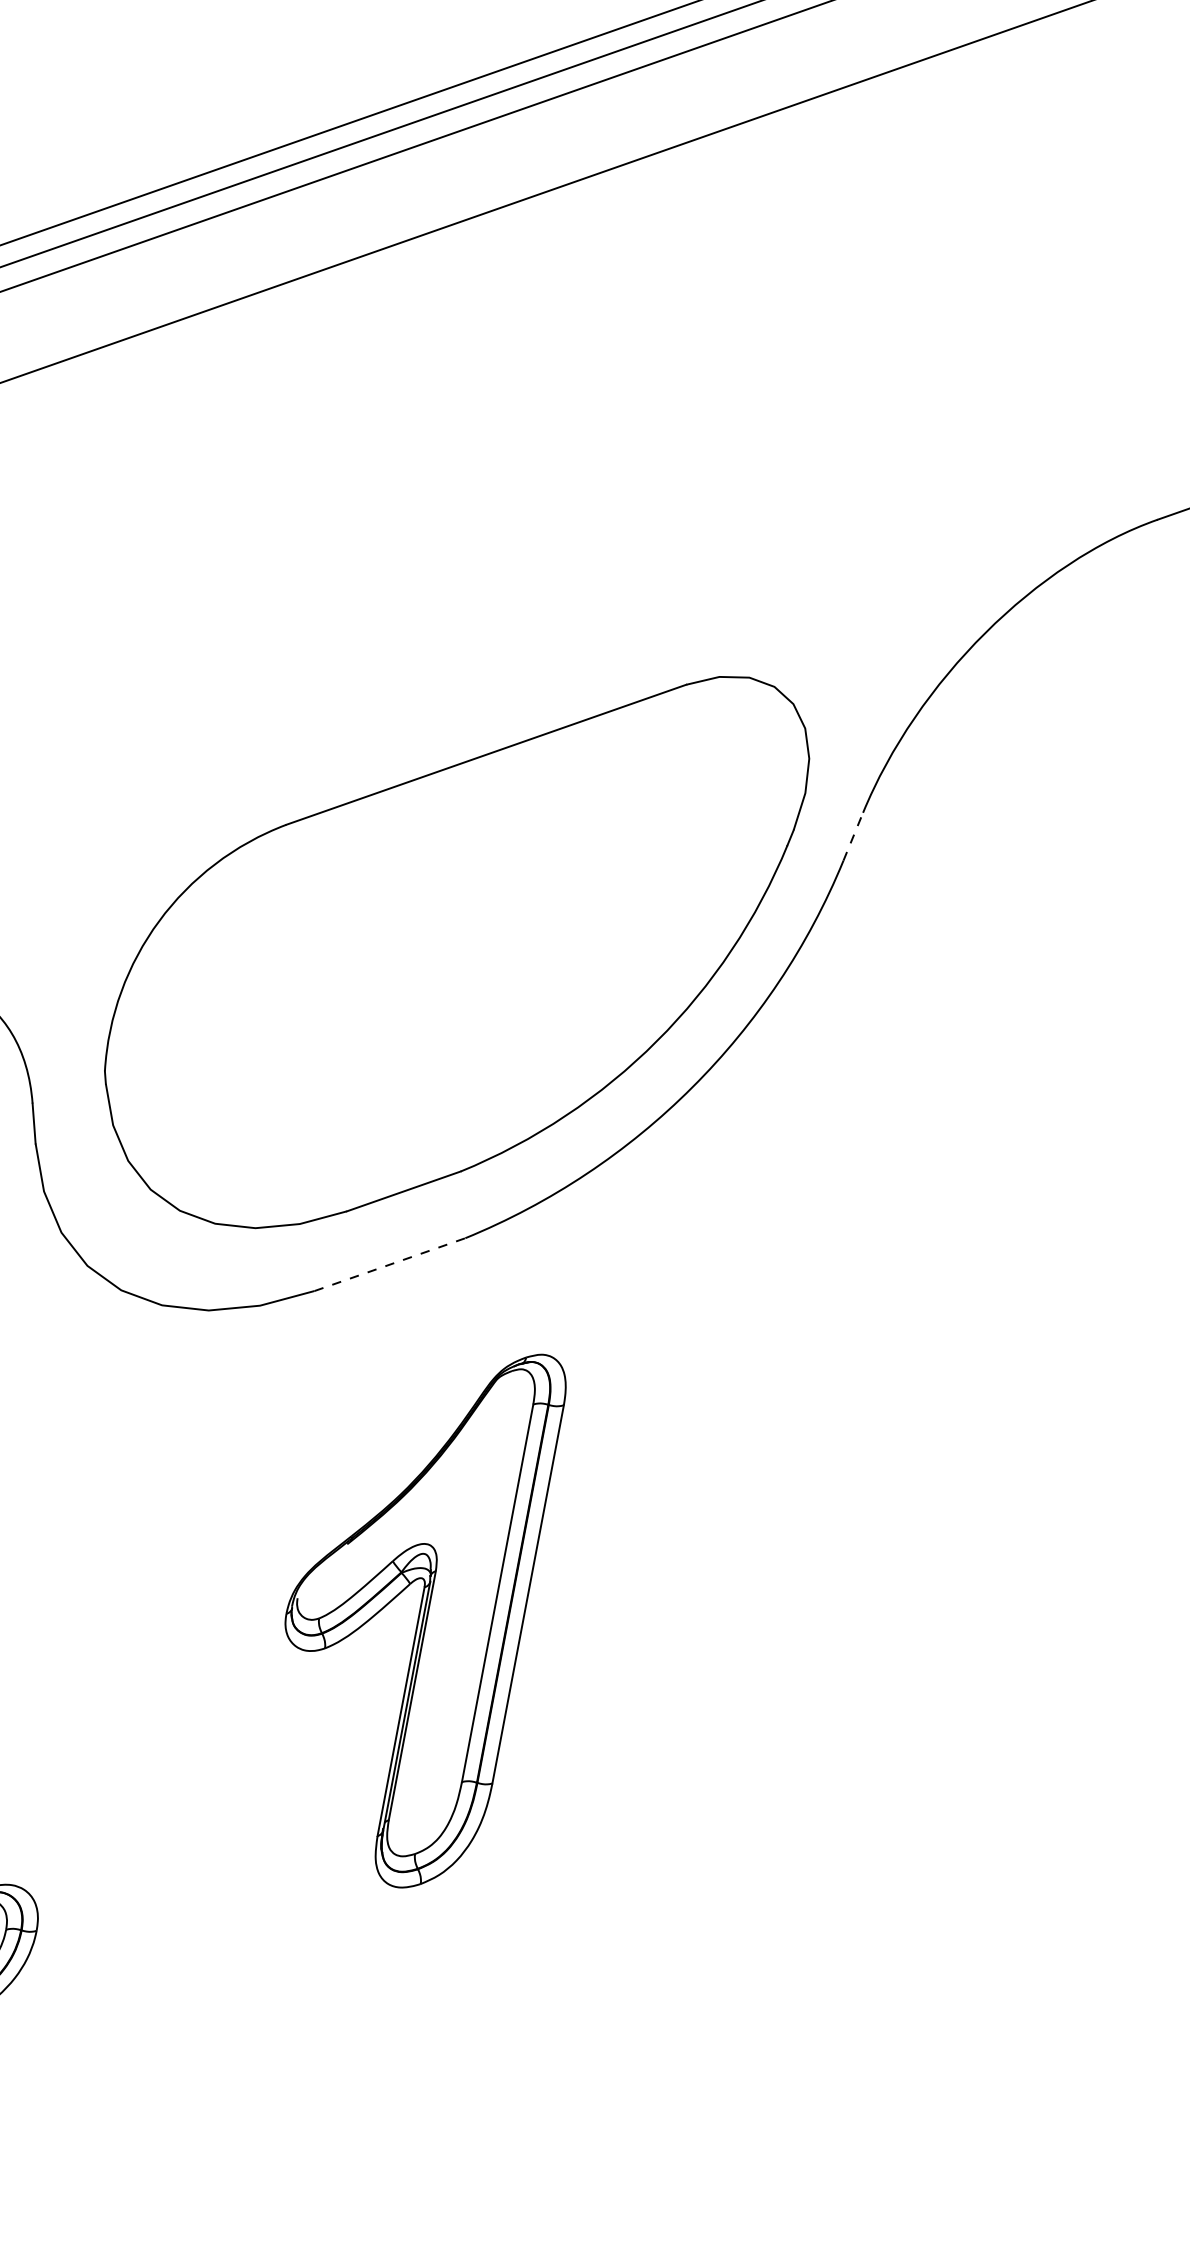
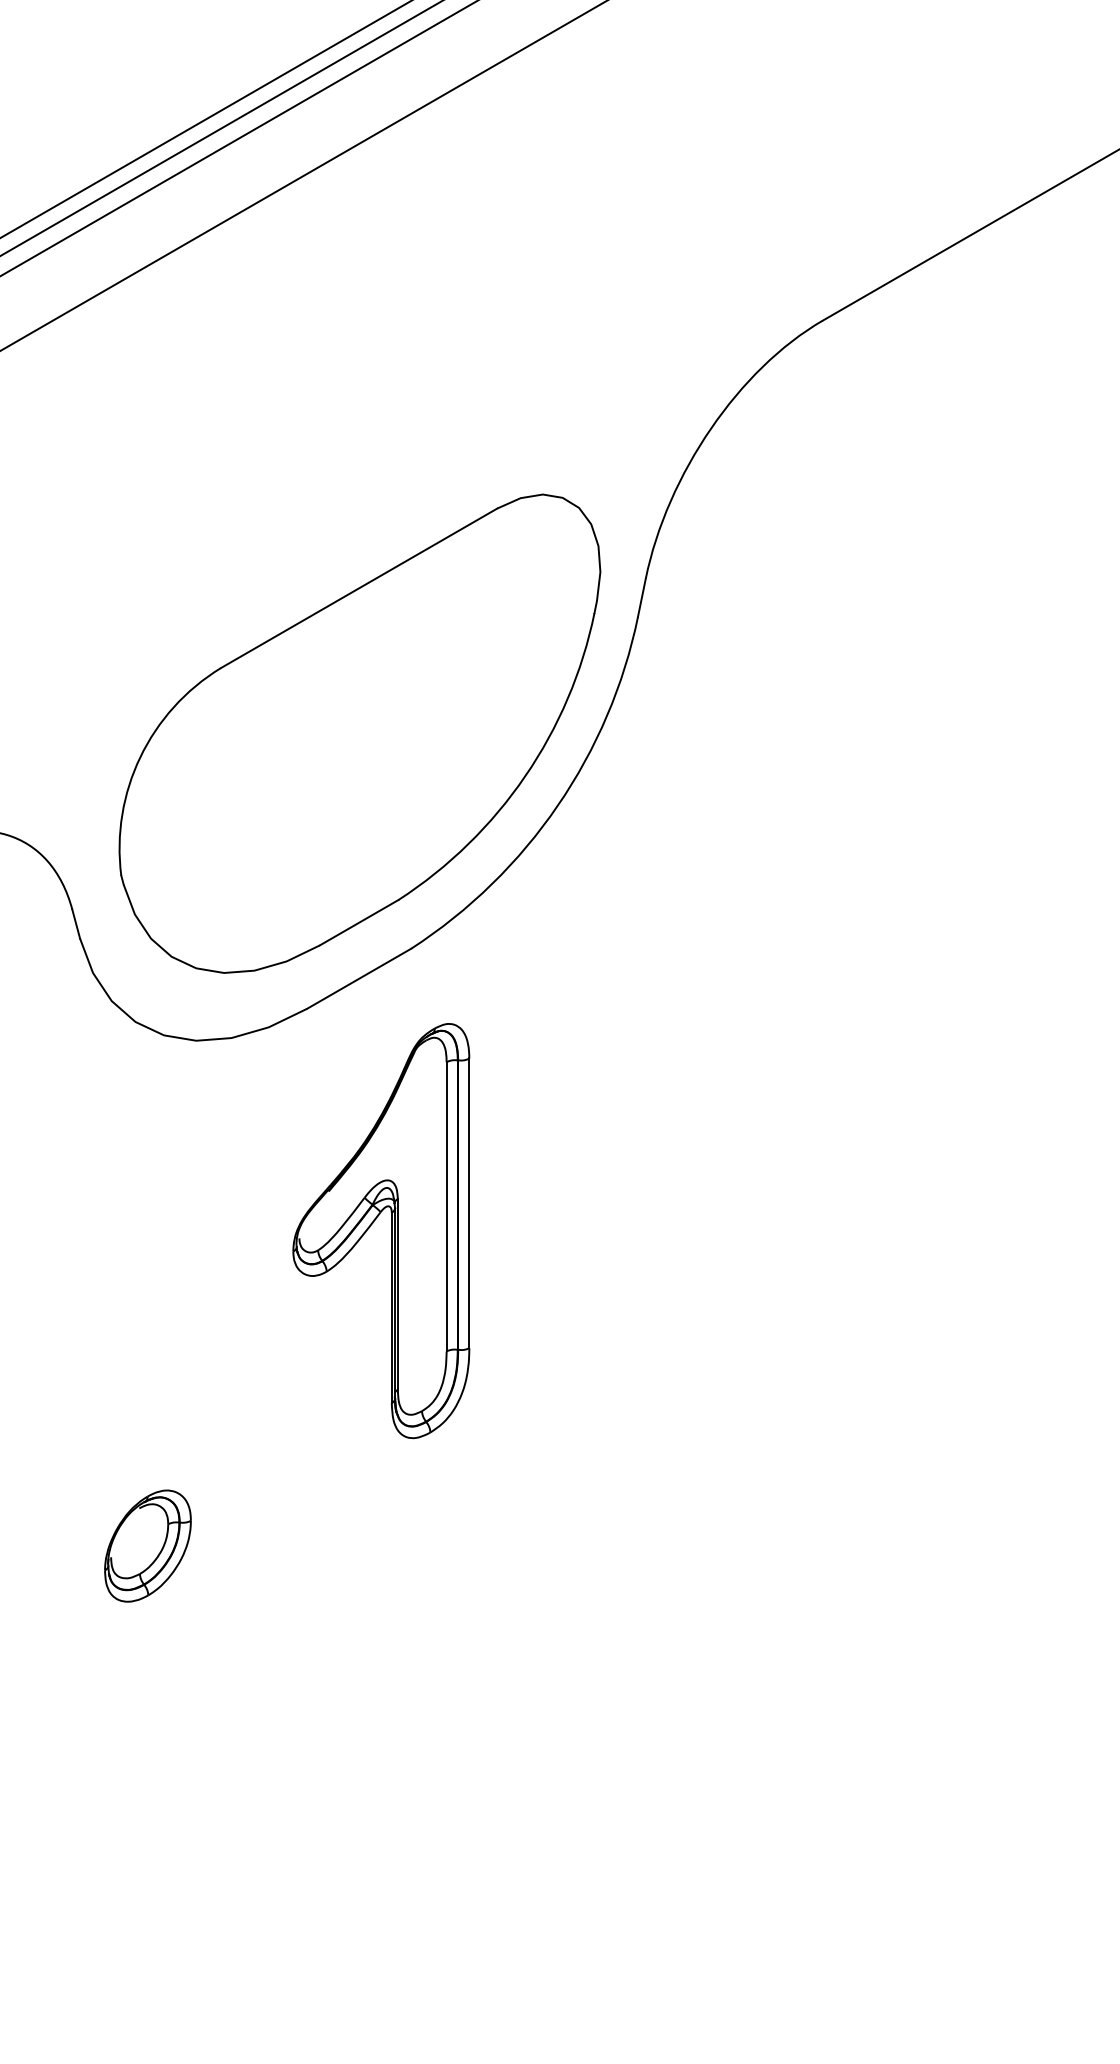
line: (854, 836) -> (642, 597), dashed -> solid
line: (390, 1264) -> (359, 978), dashed -> solid
part: (419, 1611) -> (391, 1231), moved

